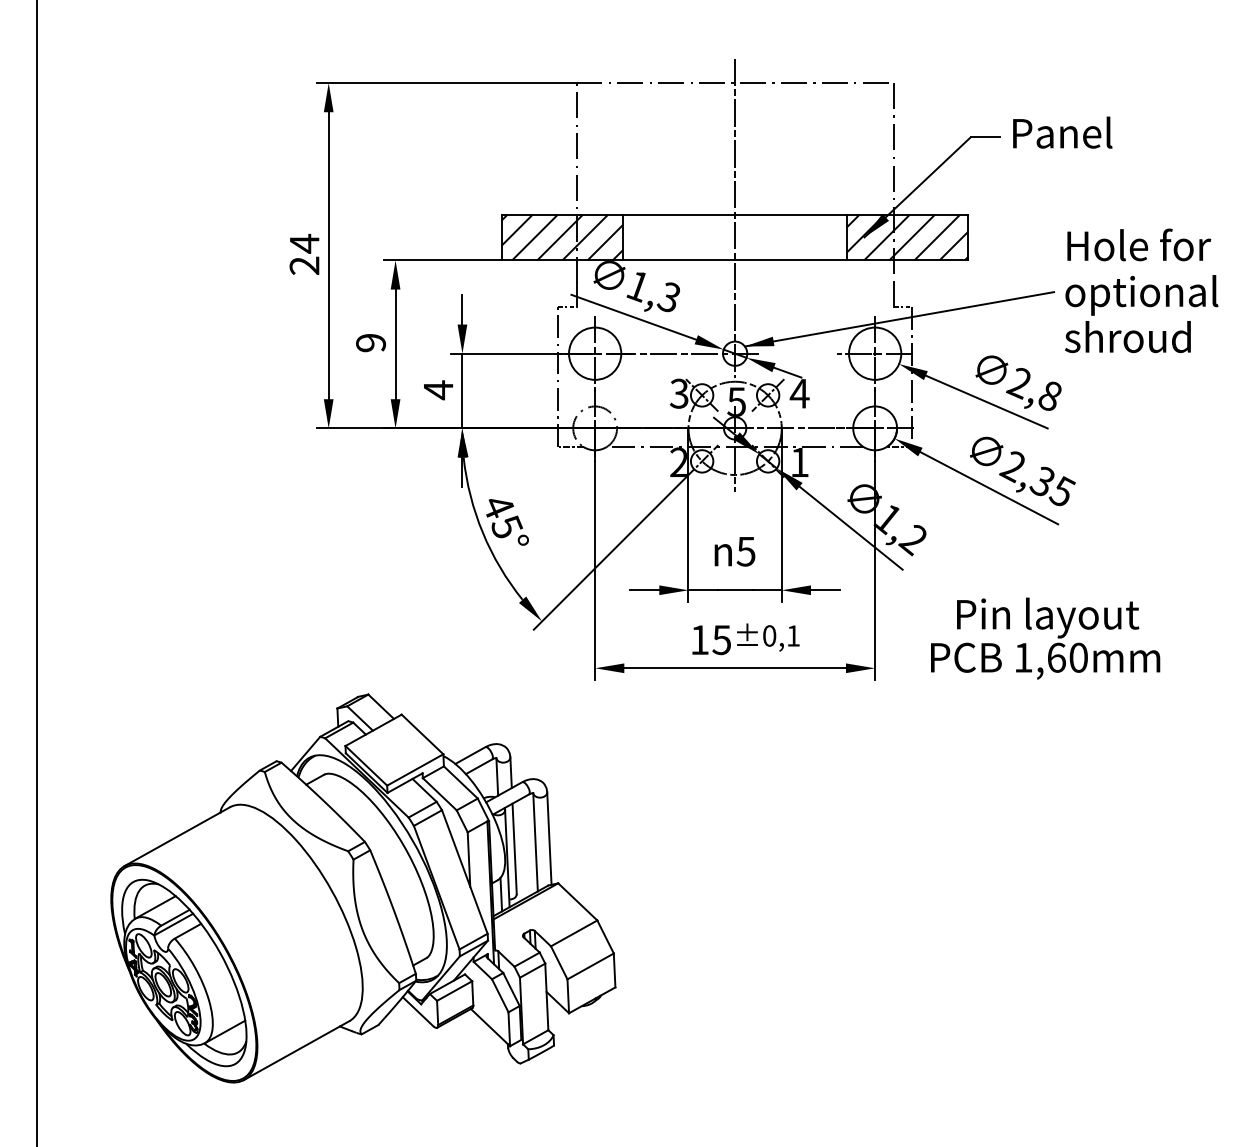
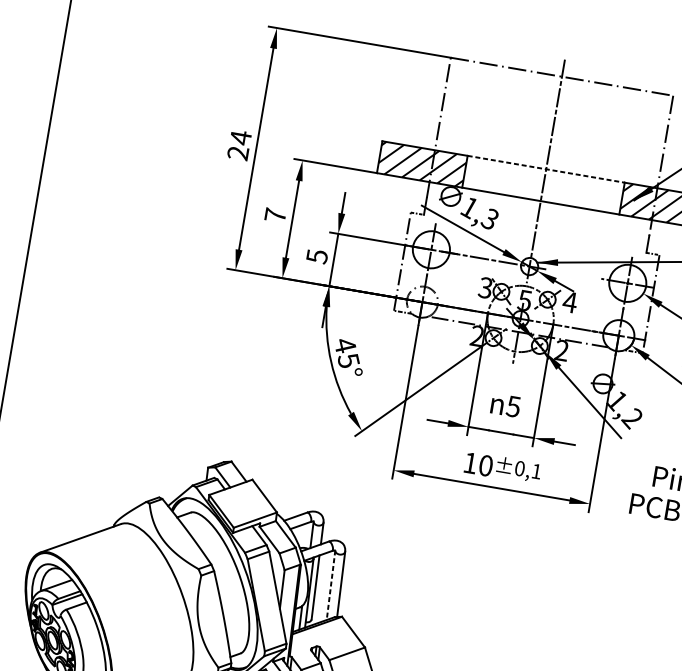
line: (735, 214) -> (546, 168), solid -> dashed
text: (371, 342) -> (275, 215), 9 -> 7
text: (438, 390) -> (317, 256), 4 -> 5
text: (799, 461) -> (561, 349), 1 -> 2
text: (721, 640) -> (485, 466), 15 -> 10
line: (535, 842) -> (330, 585), solid -> dashed

